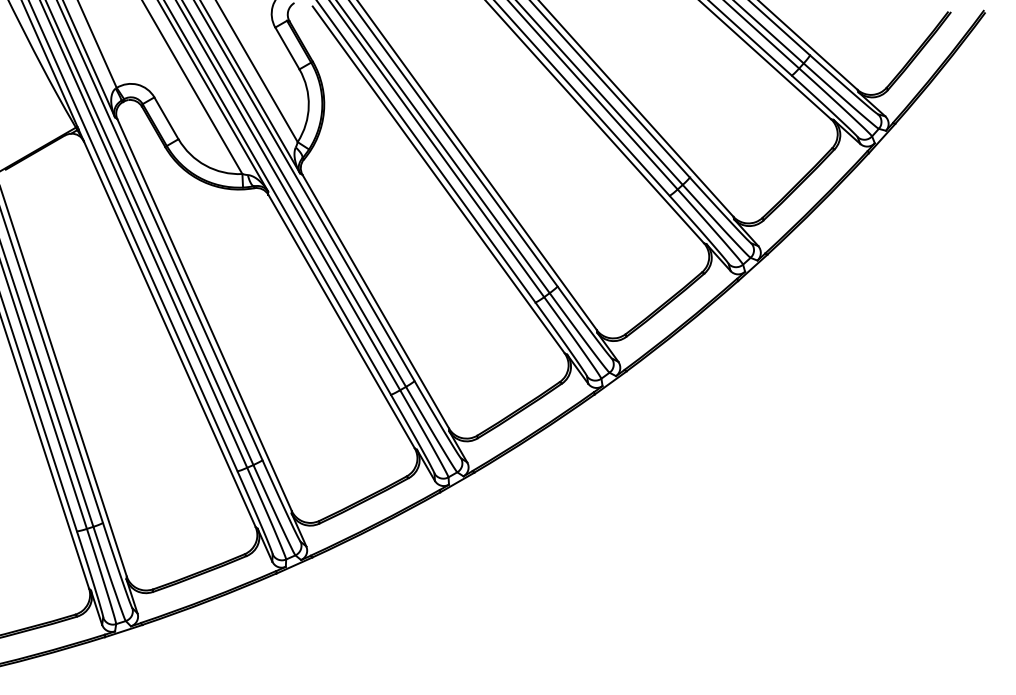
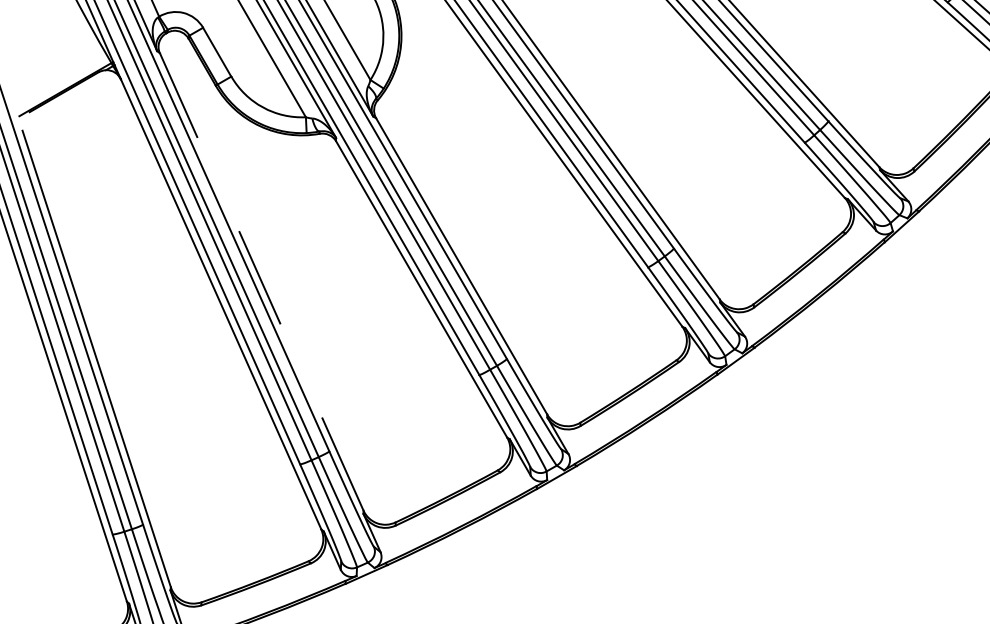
line: (204, 314) -> (261, 281), solid -> dashed

